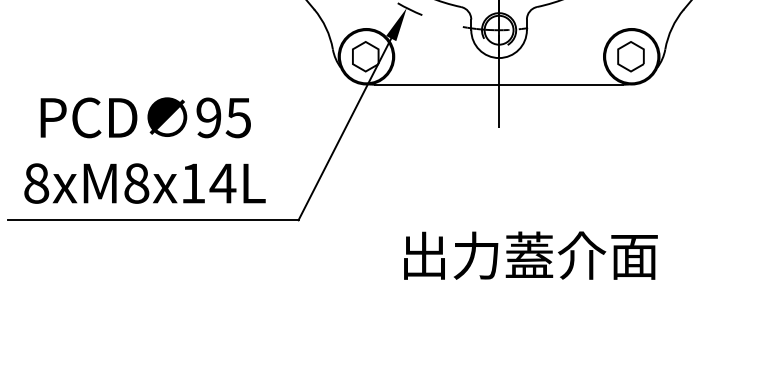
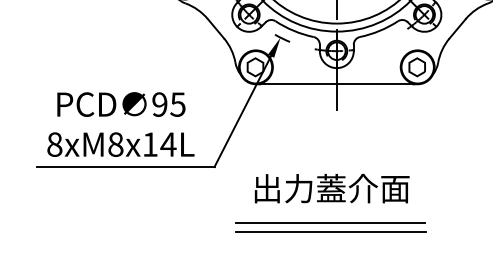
text: (529, 255) -> (331, 188), moved
line: (488, 311) -> (330, 222), added
line: (488, 325) -> (330, 231), added

